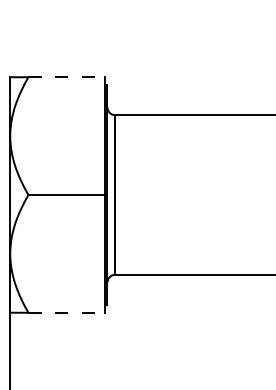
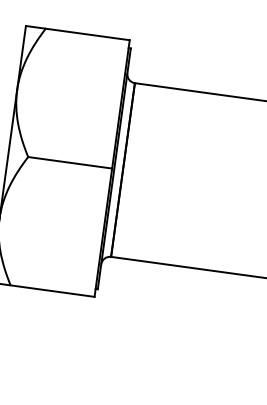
line: (66, 77) -> (87, 34), dashed -> solid
line: (66, 312) -> (52, 290), dashed -> solid

